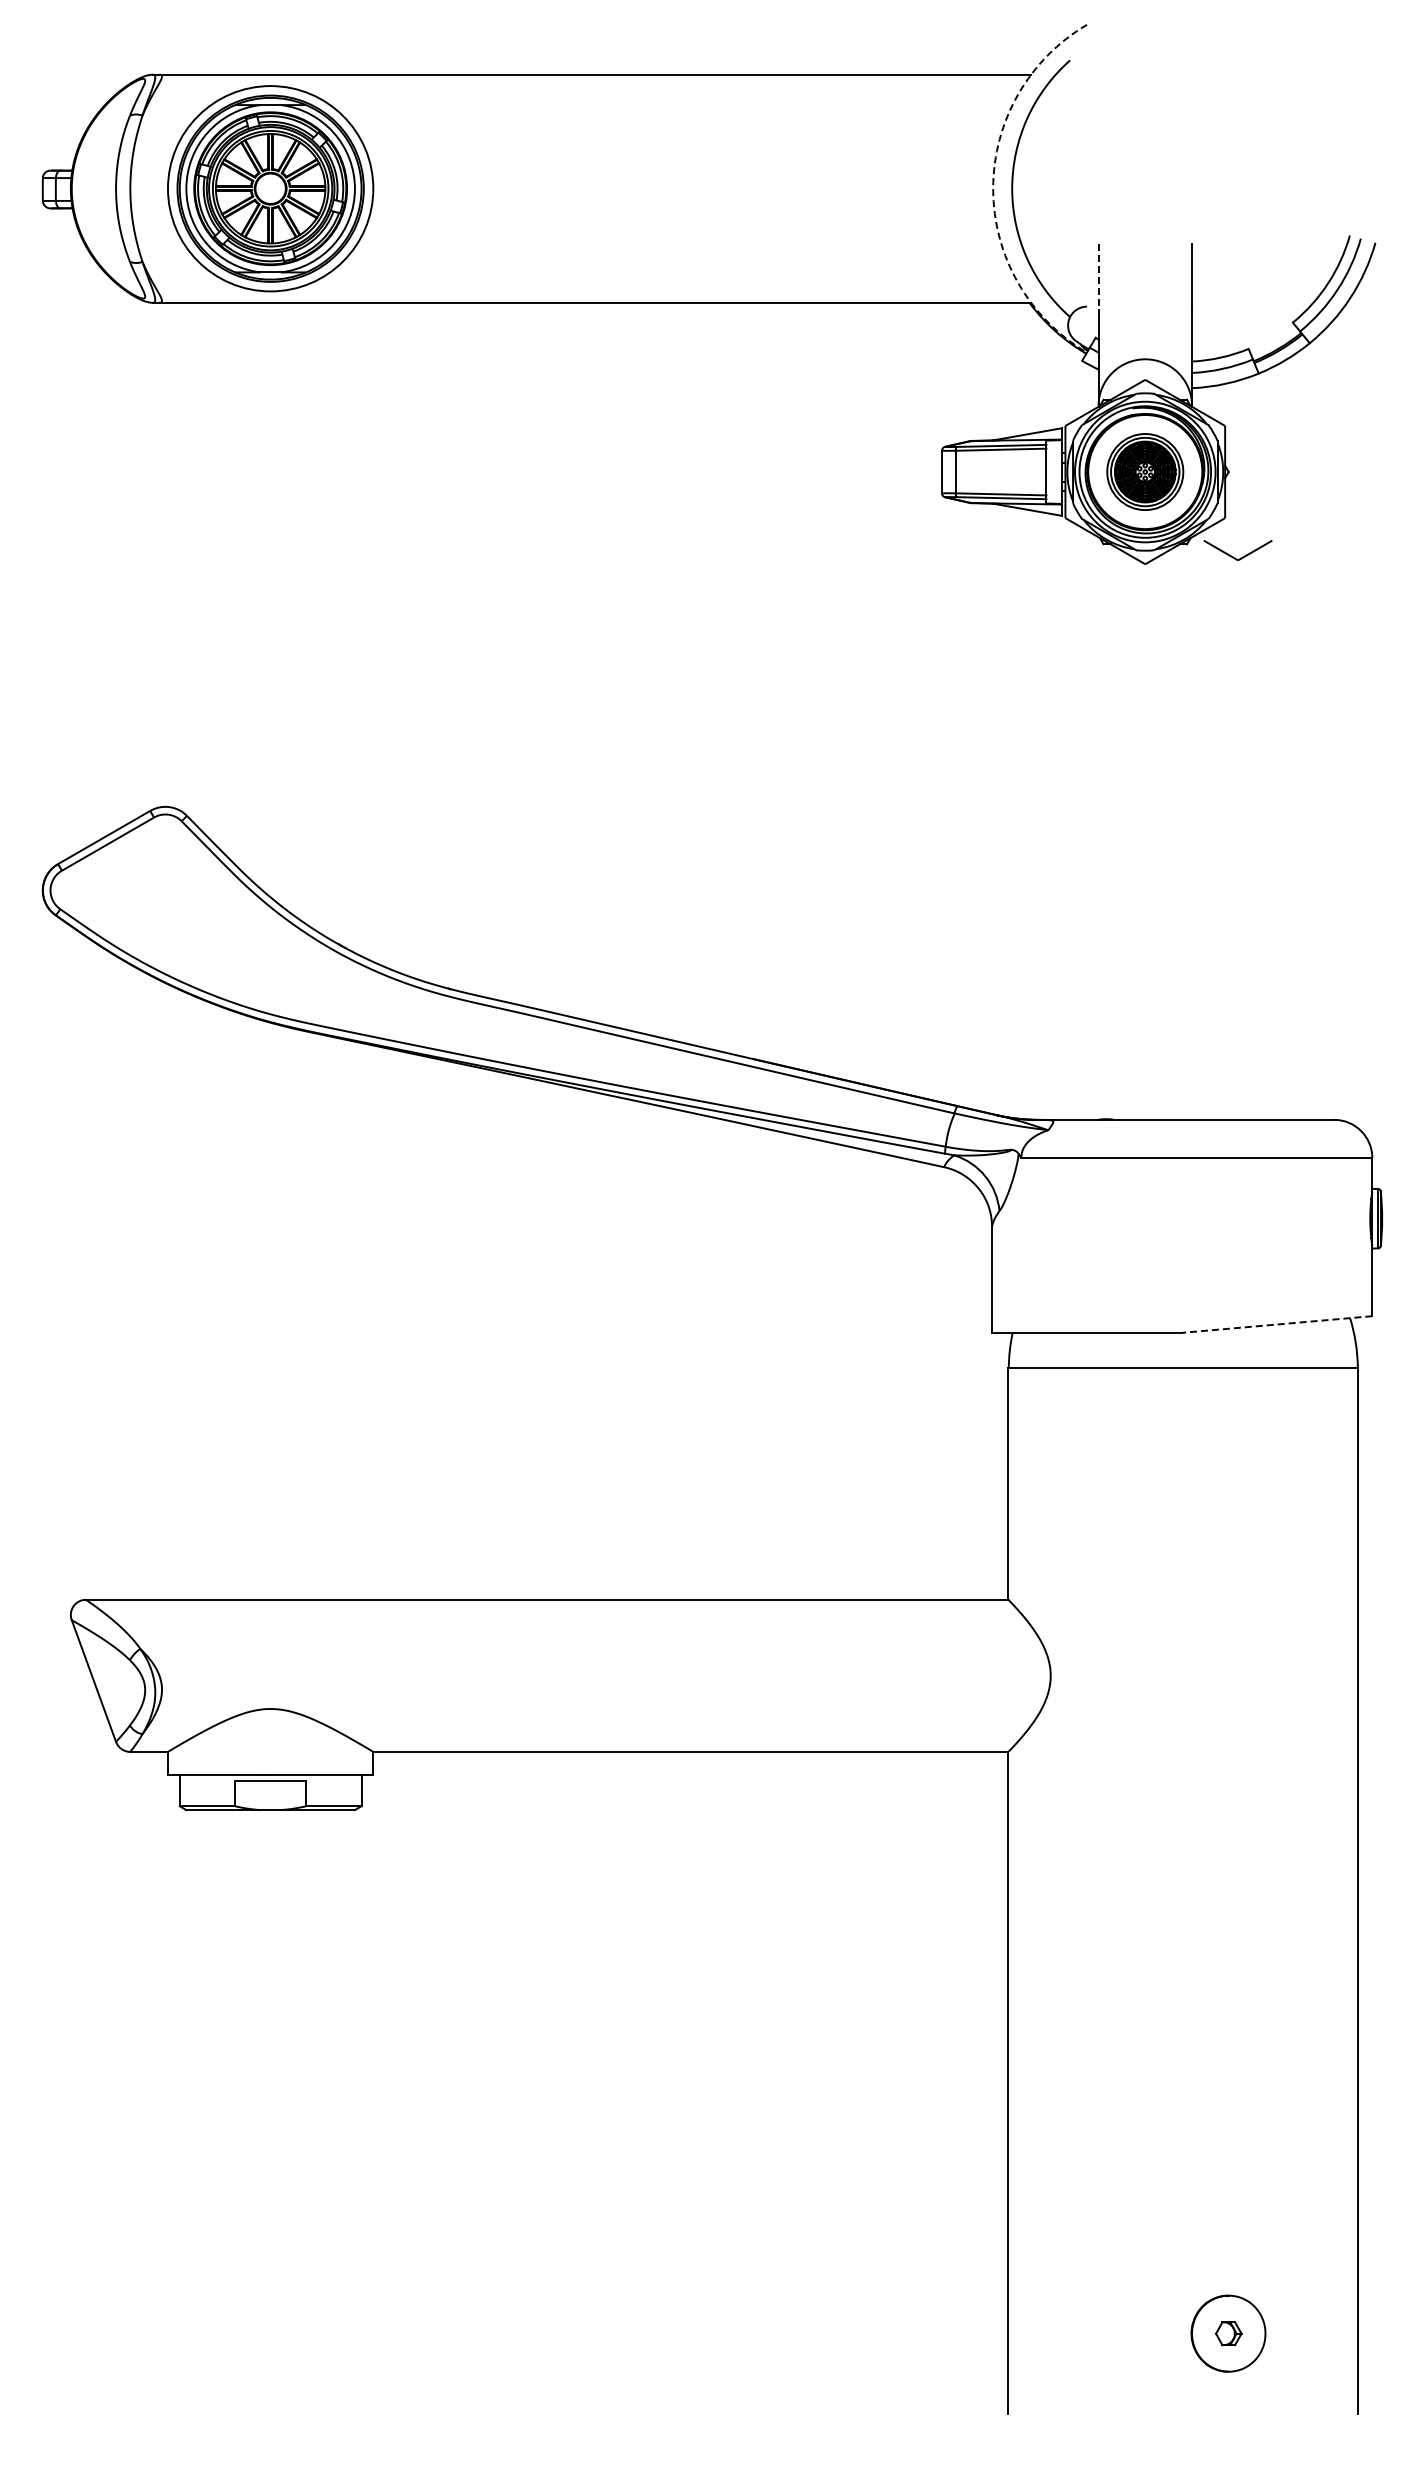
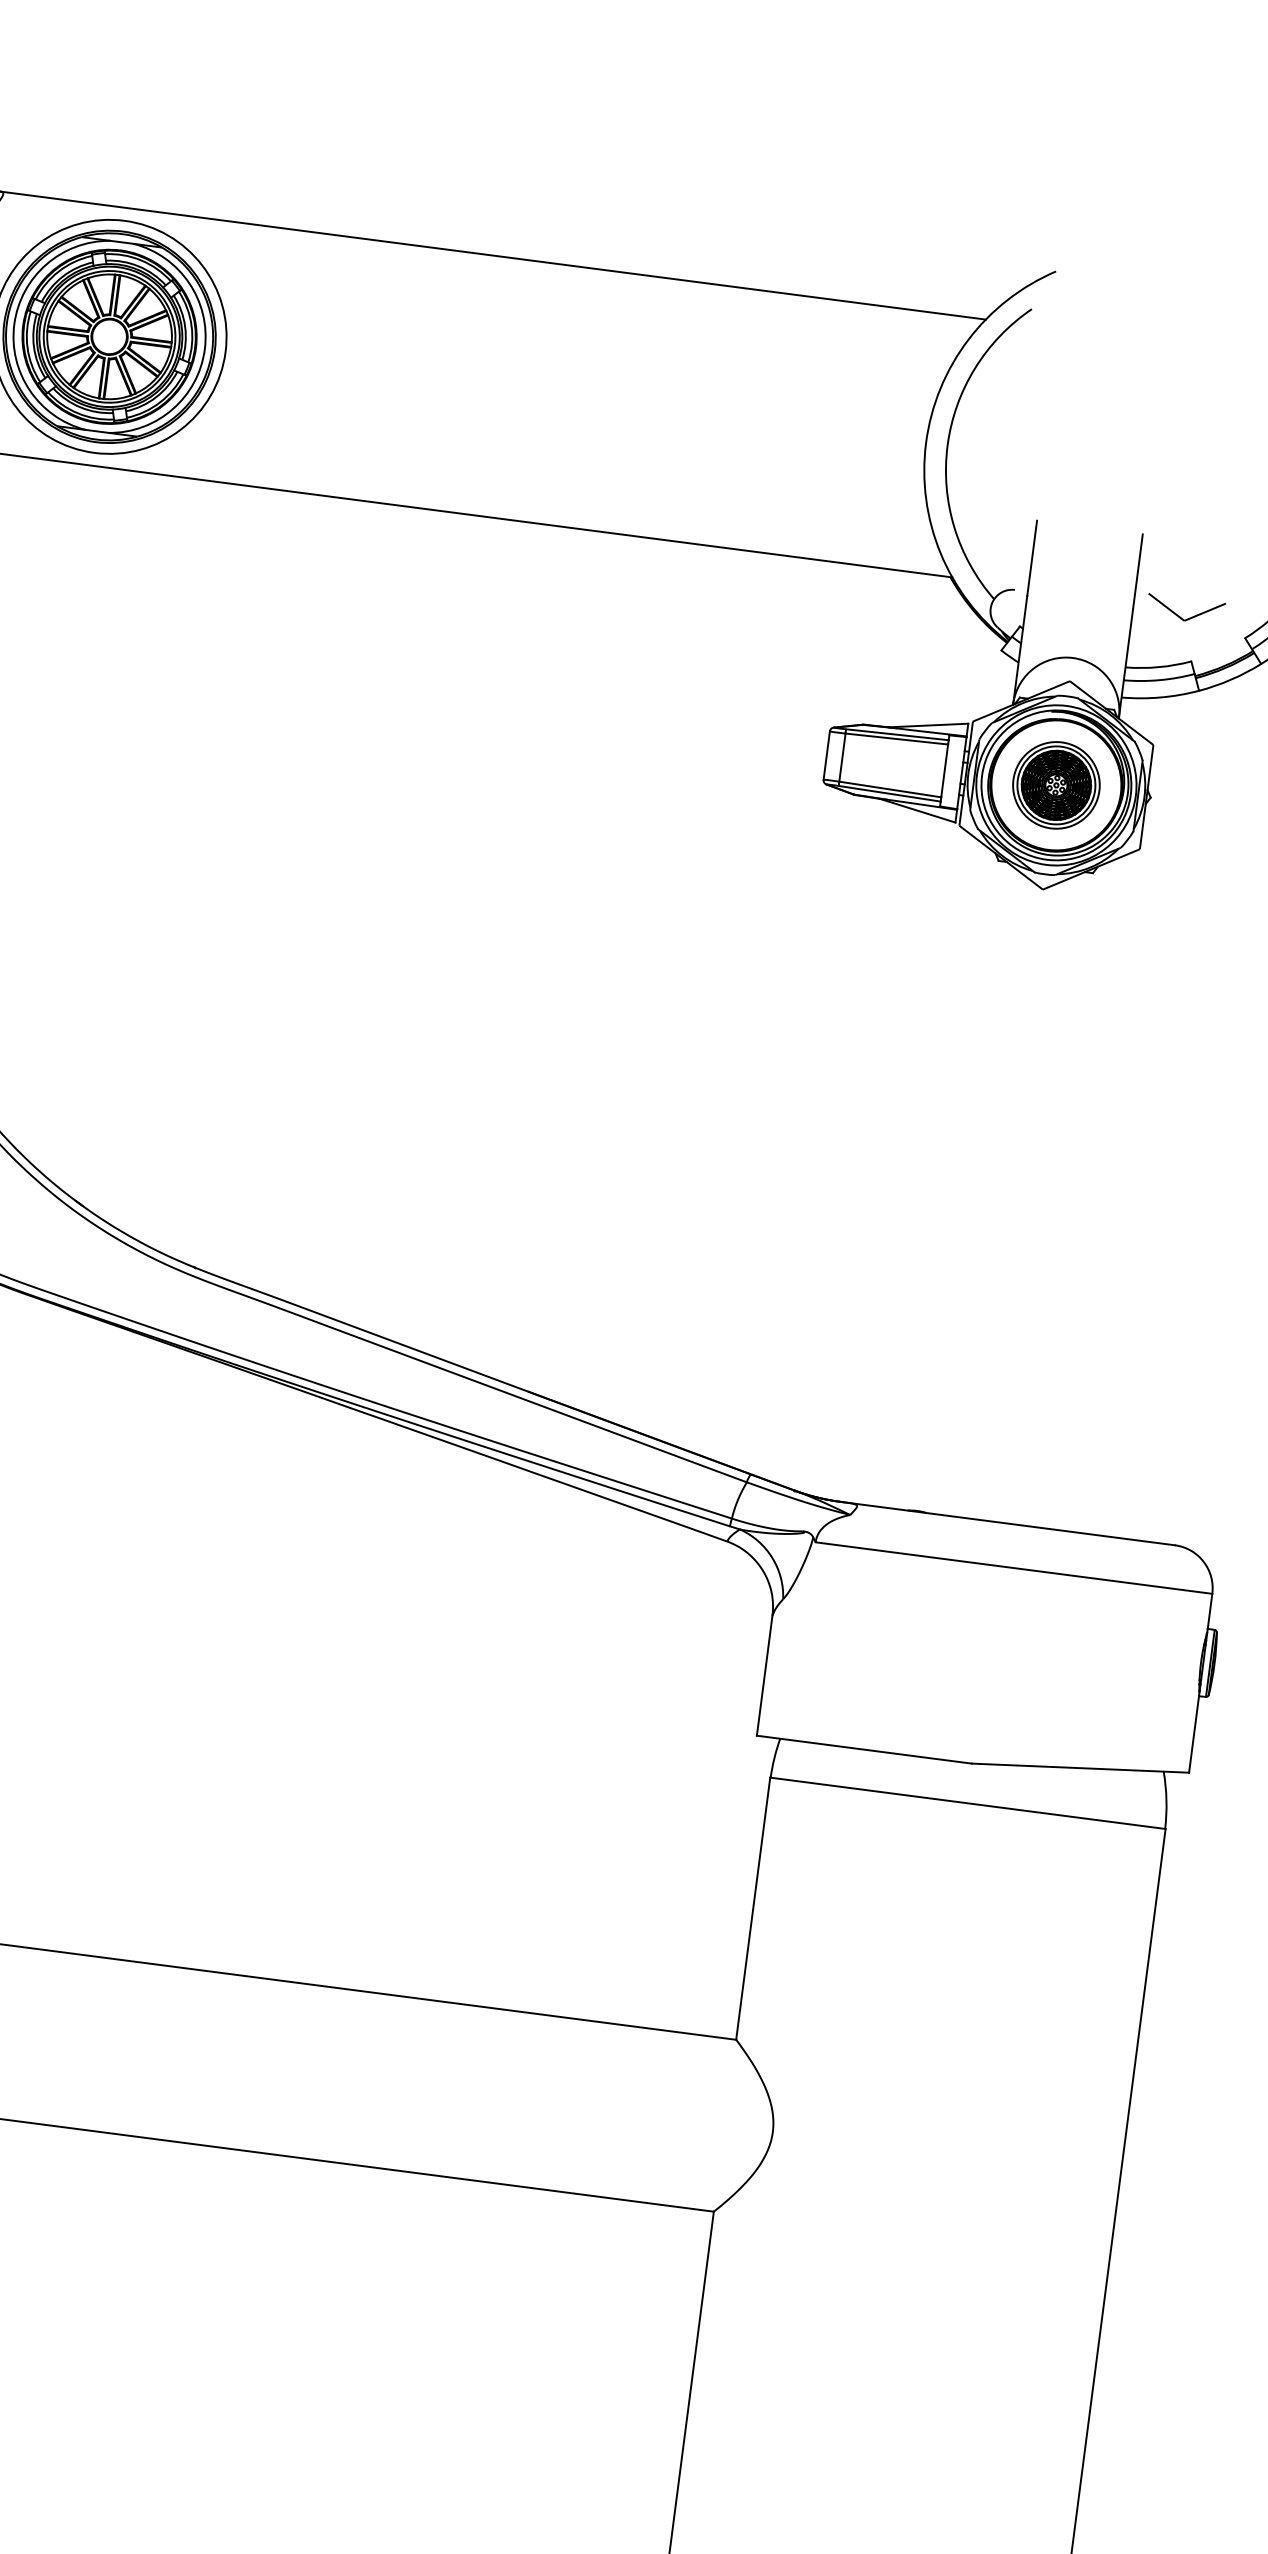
arc: (993, 188) -> (926, 442), dashed -> solid
line: (1098, 277) -> (1032, 558), dashed -> solid
part: (1233, 556) -> (1179, 615), moved
line: (1276, 1324) -> (1079, 1768), dashed -> solid

